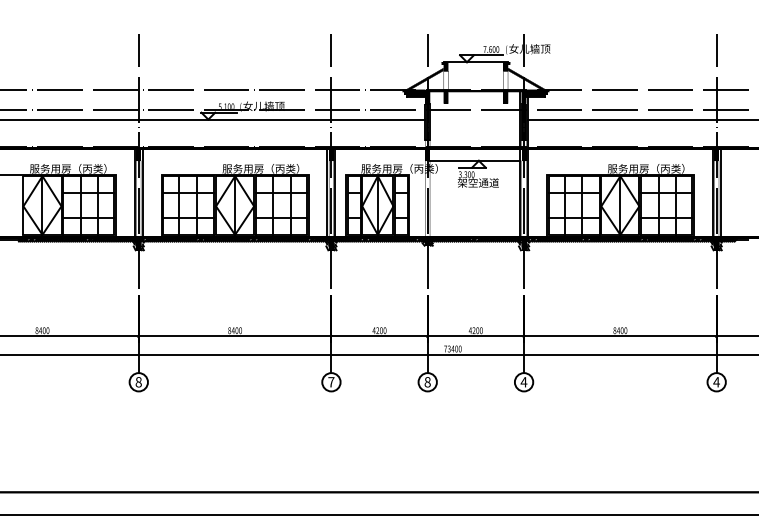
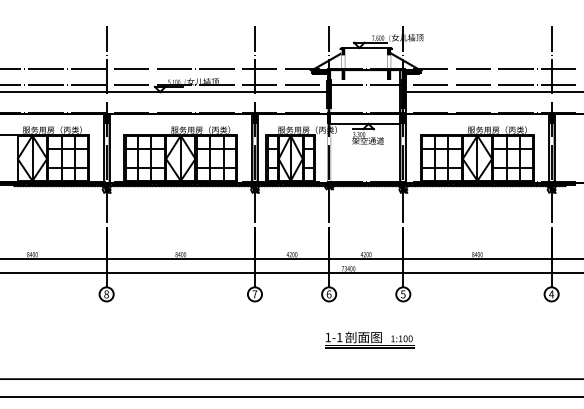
text: (427, 382) -> (328, 294), 8 -> 6
text: (523, 382) -> (402, 294), 4 -> 5
part: (480, 440) -> (369, 339), added

